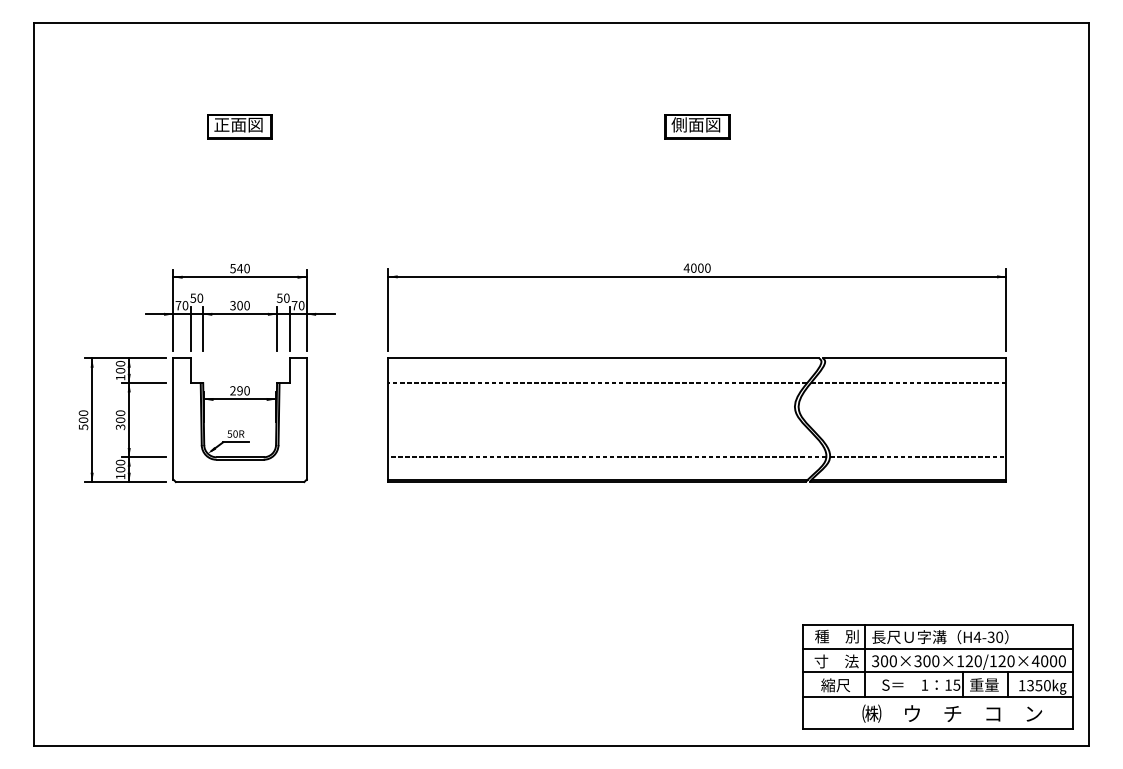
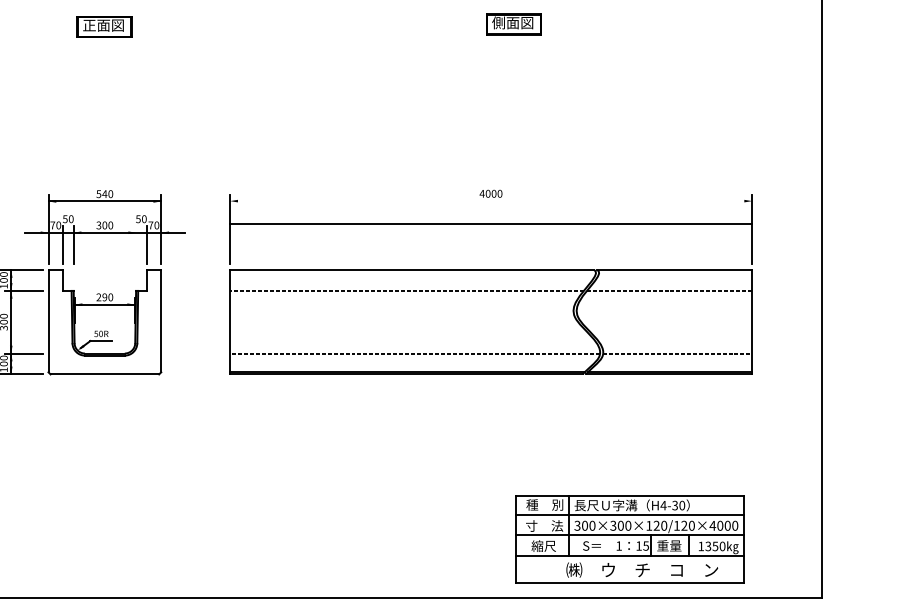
part: (239, 126) -> (104, 26), moved
part: (697, 126) -> (514, 24), moved
line: (697, 276) -> (491, 223), moved
line: (277, 328) -> (136, 244), removed
part: (937, 676) -> (629, 538), moved

